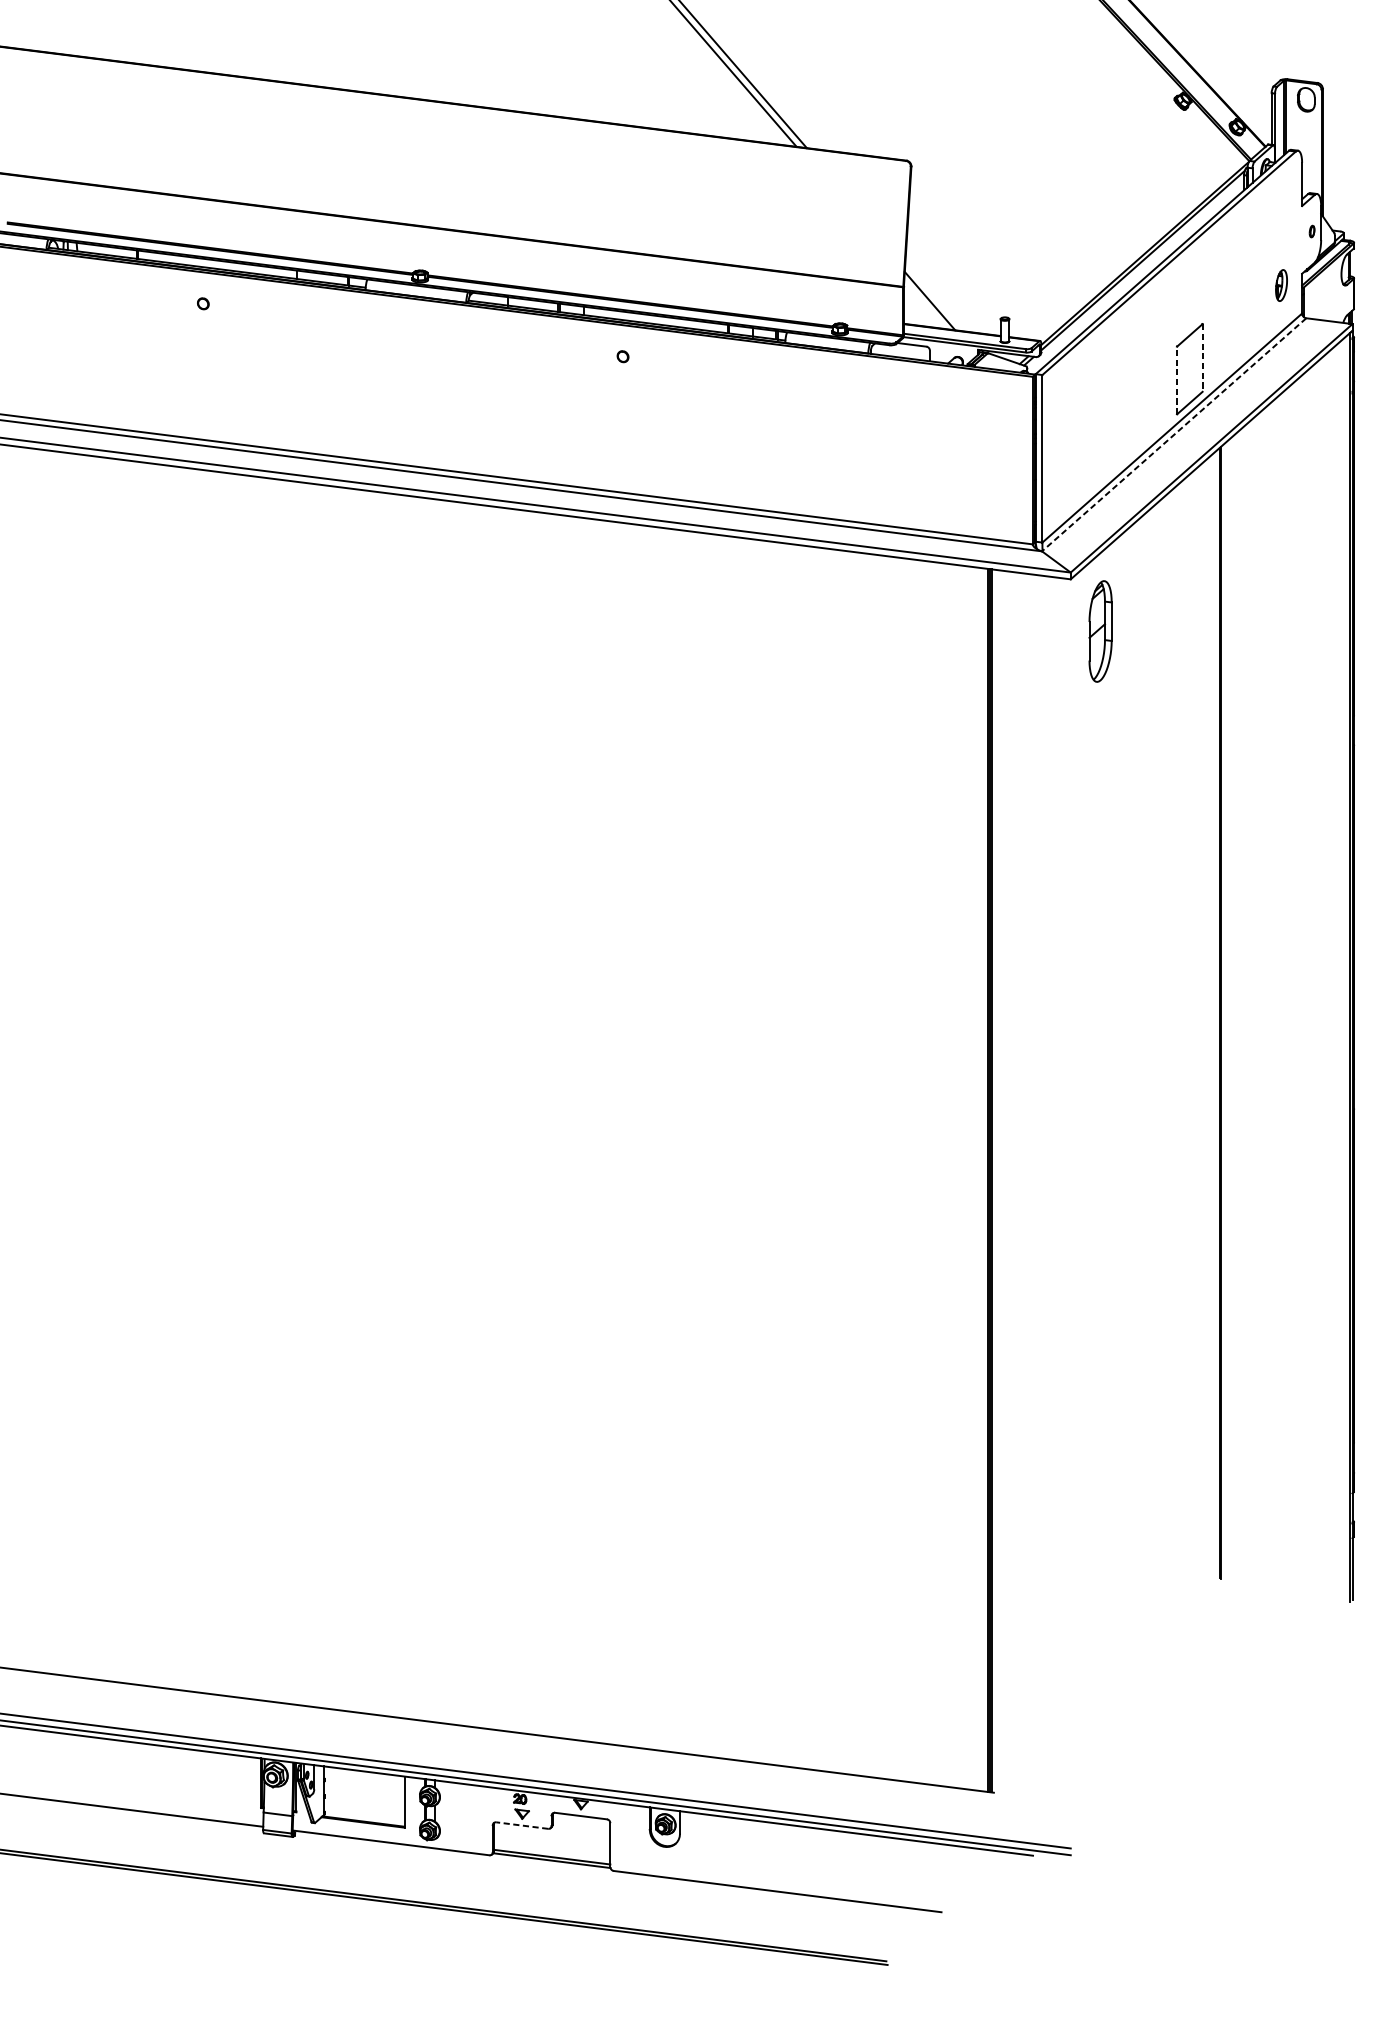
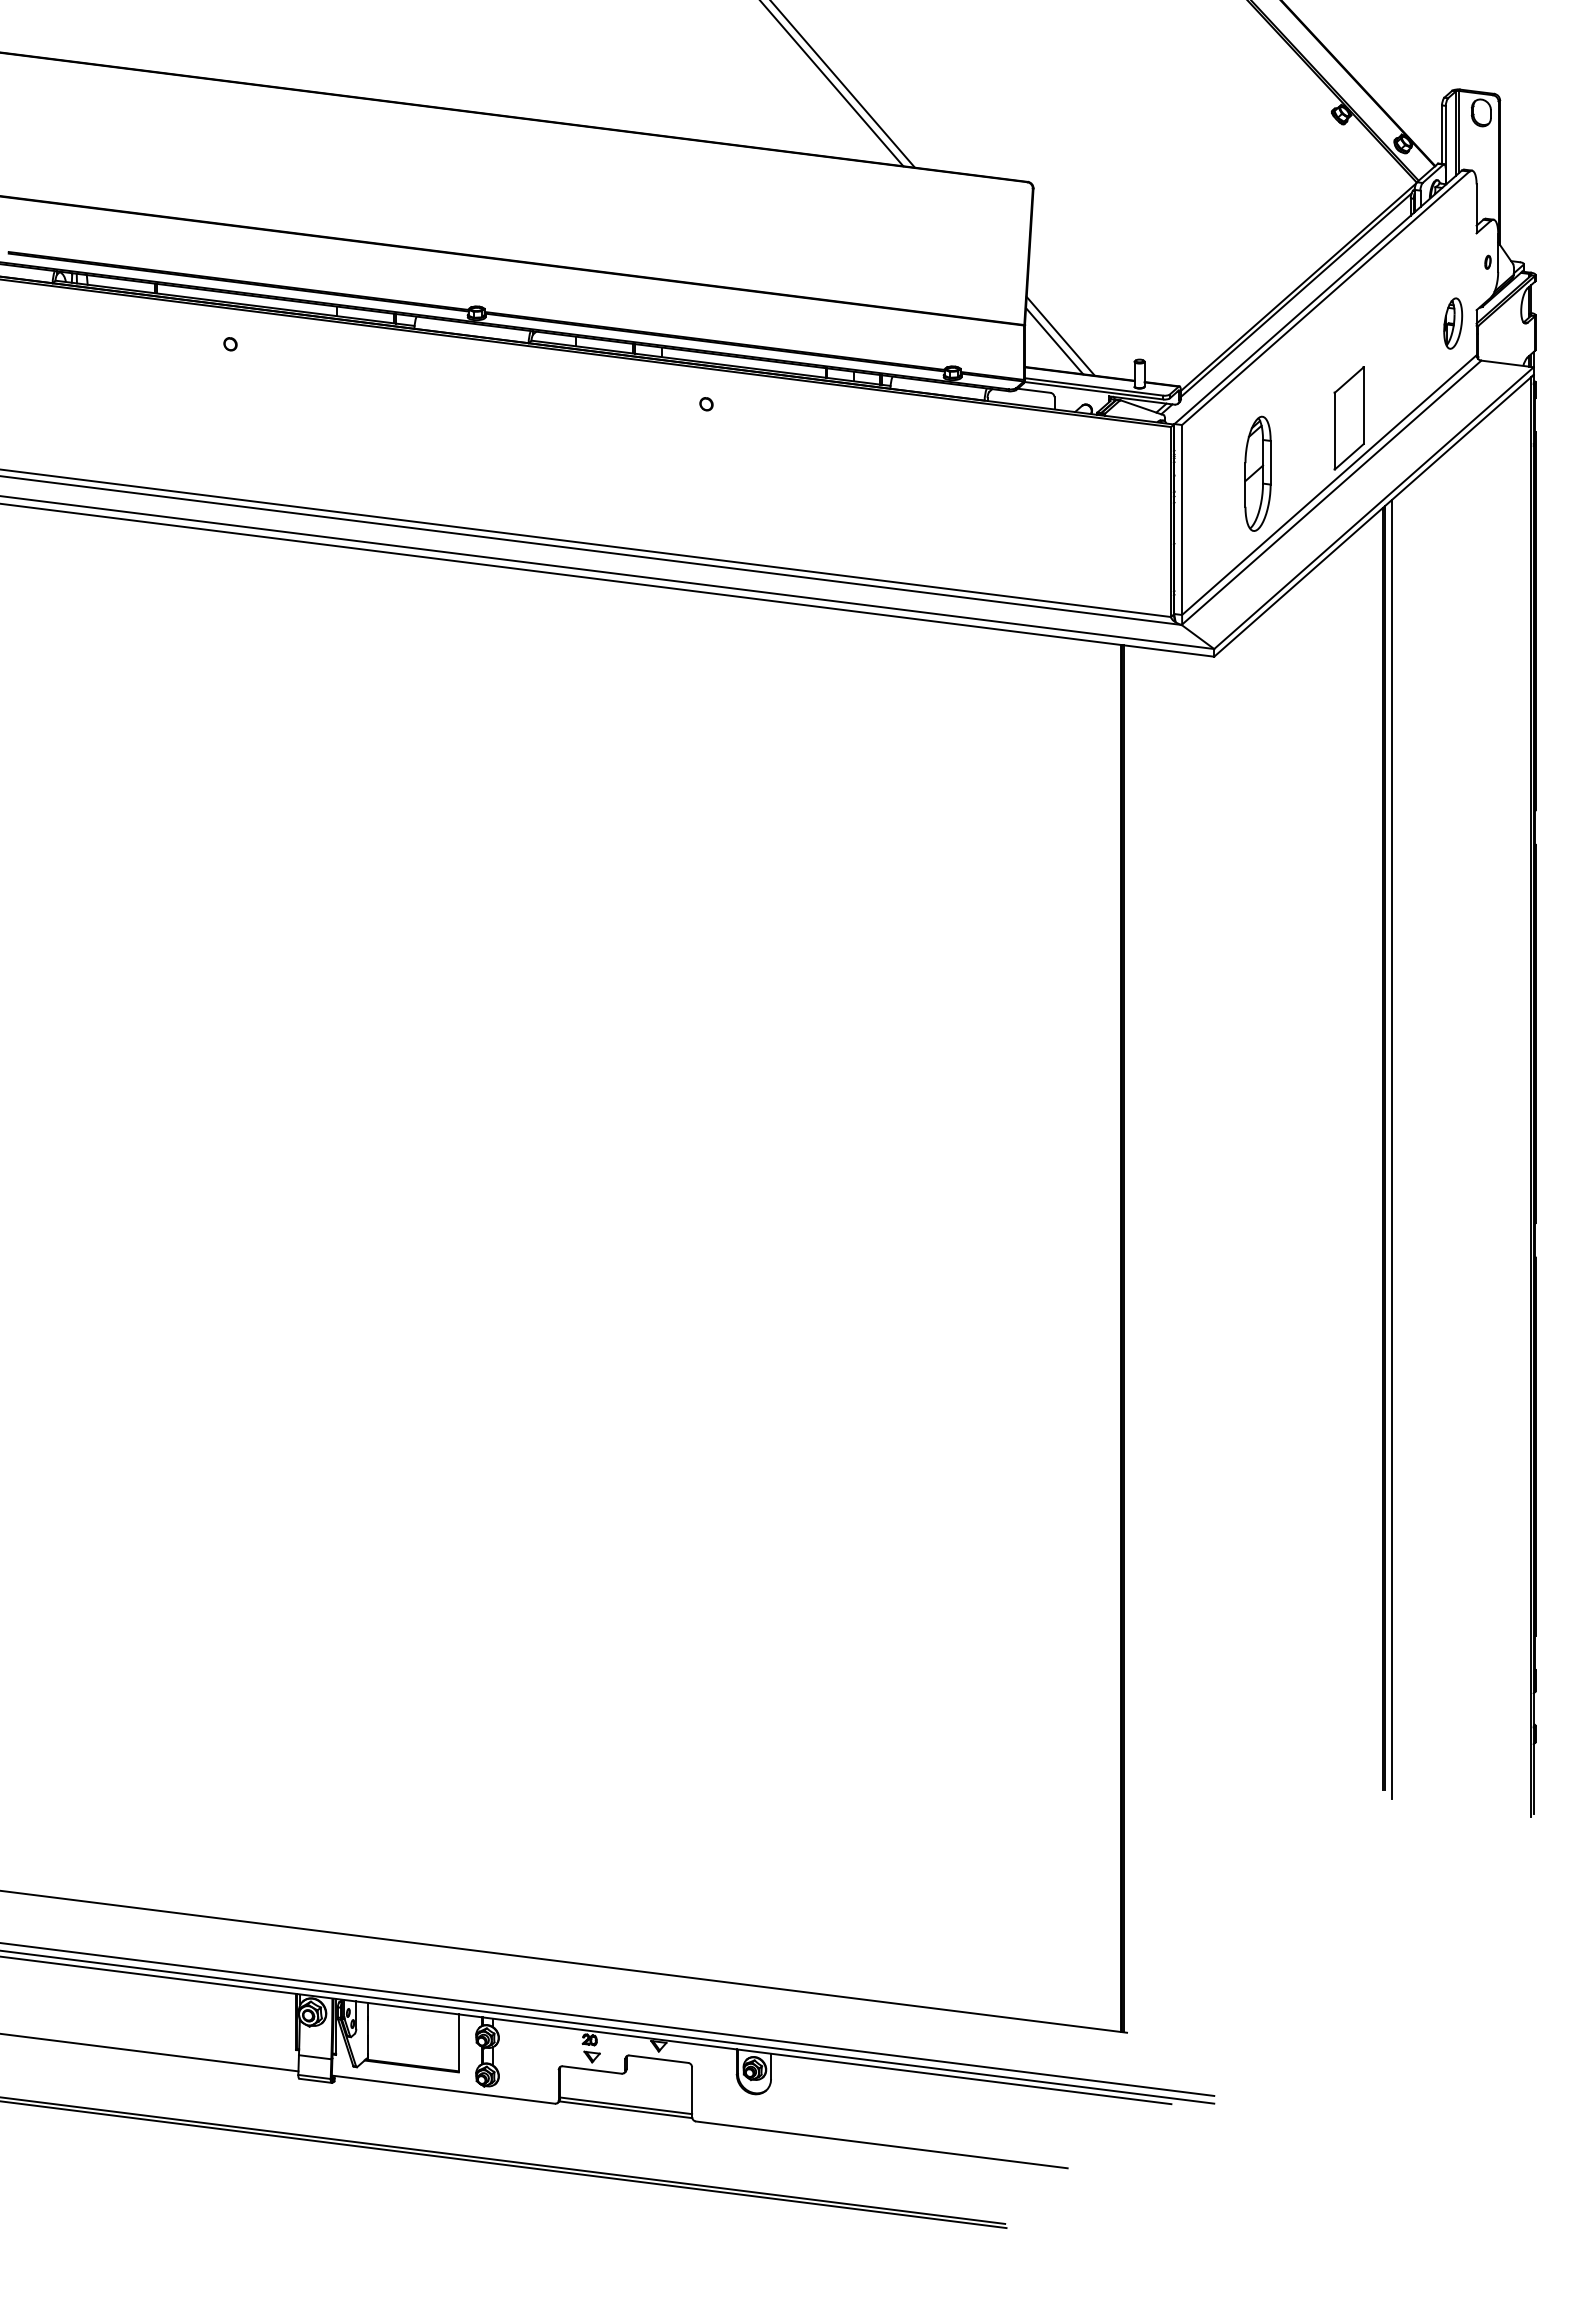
part: (1281, 285) -> (1453, 323), size x1.43
line: (935, 296) -> (1060, 335), added
line: (1202, 358) -> (1363, 406), dashed -> solid
line: (1176, 379) -> (1334, 430), dashed -> solid
line: (1174, 434) -> (1331, 492), dashed -> solid
part: (1100, 631) -> (1257, 473), moved
line: (1227, 1013) -> (1391, 1149), added
line: (522, 1826) -> (592, 2070), dashed -> solid

